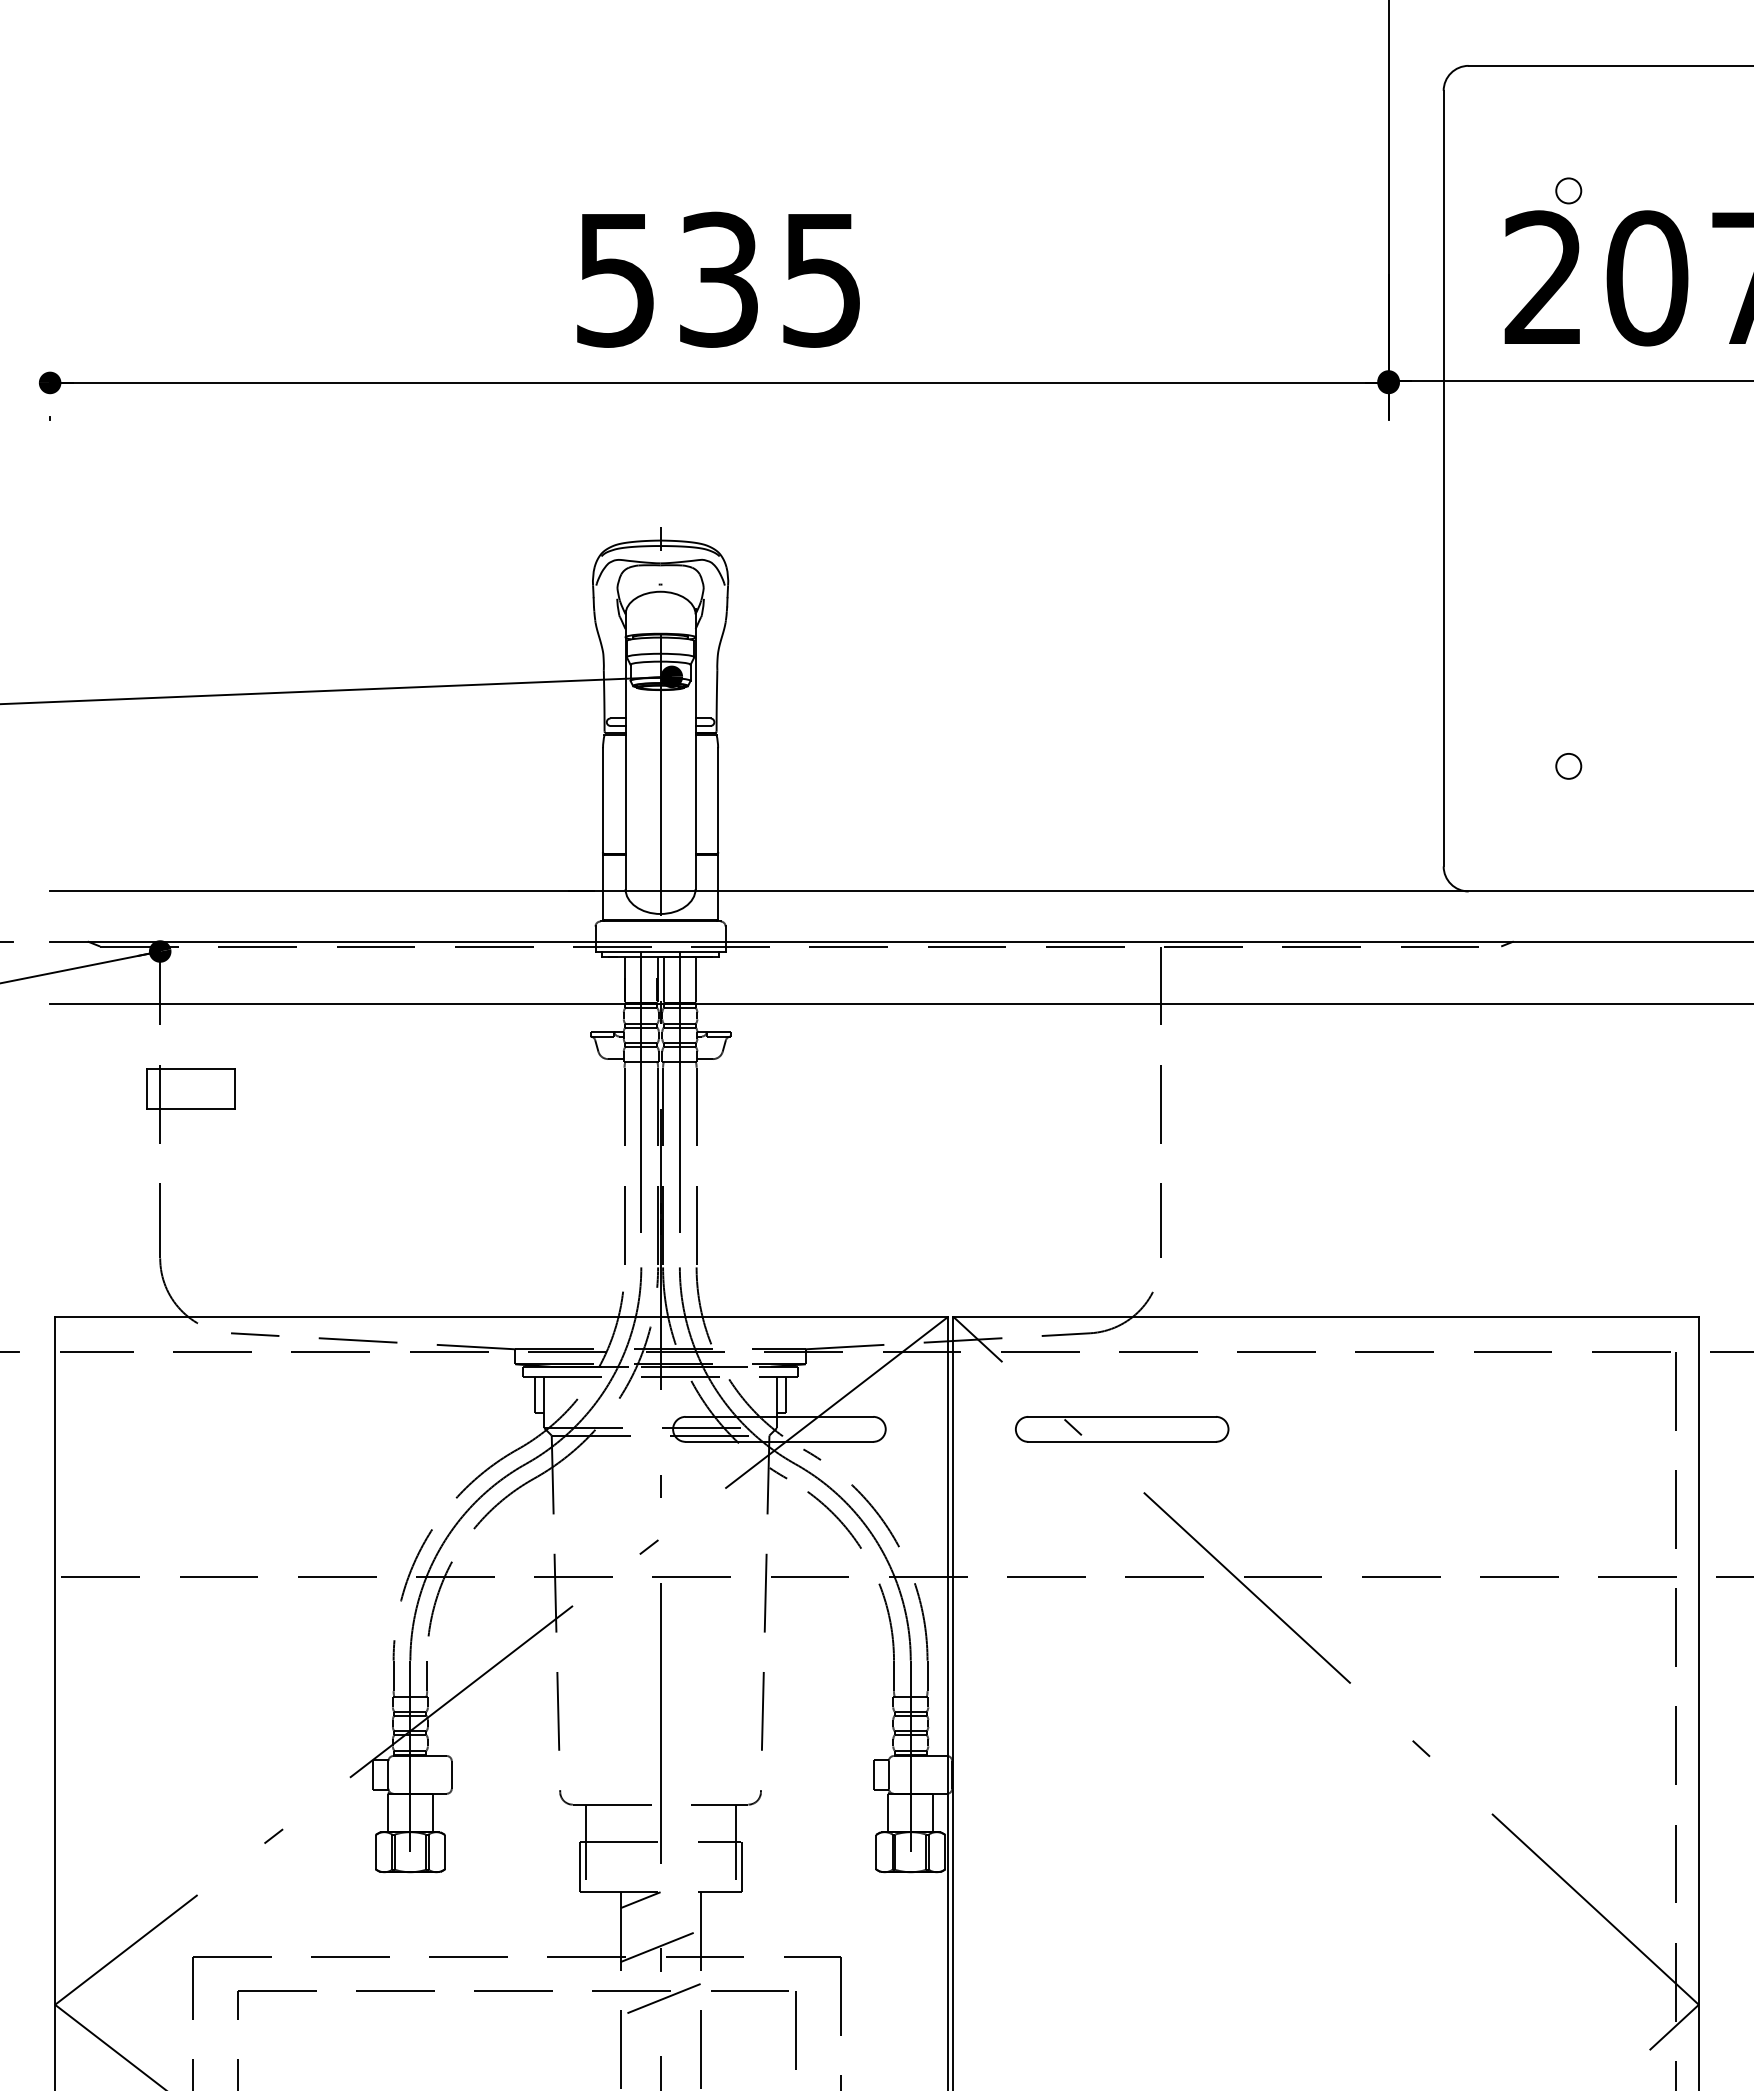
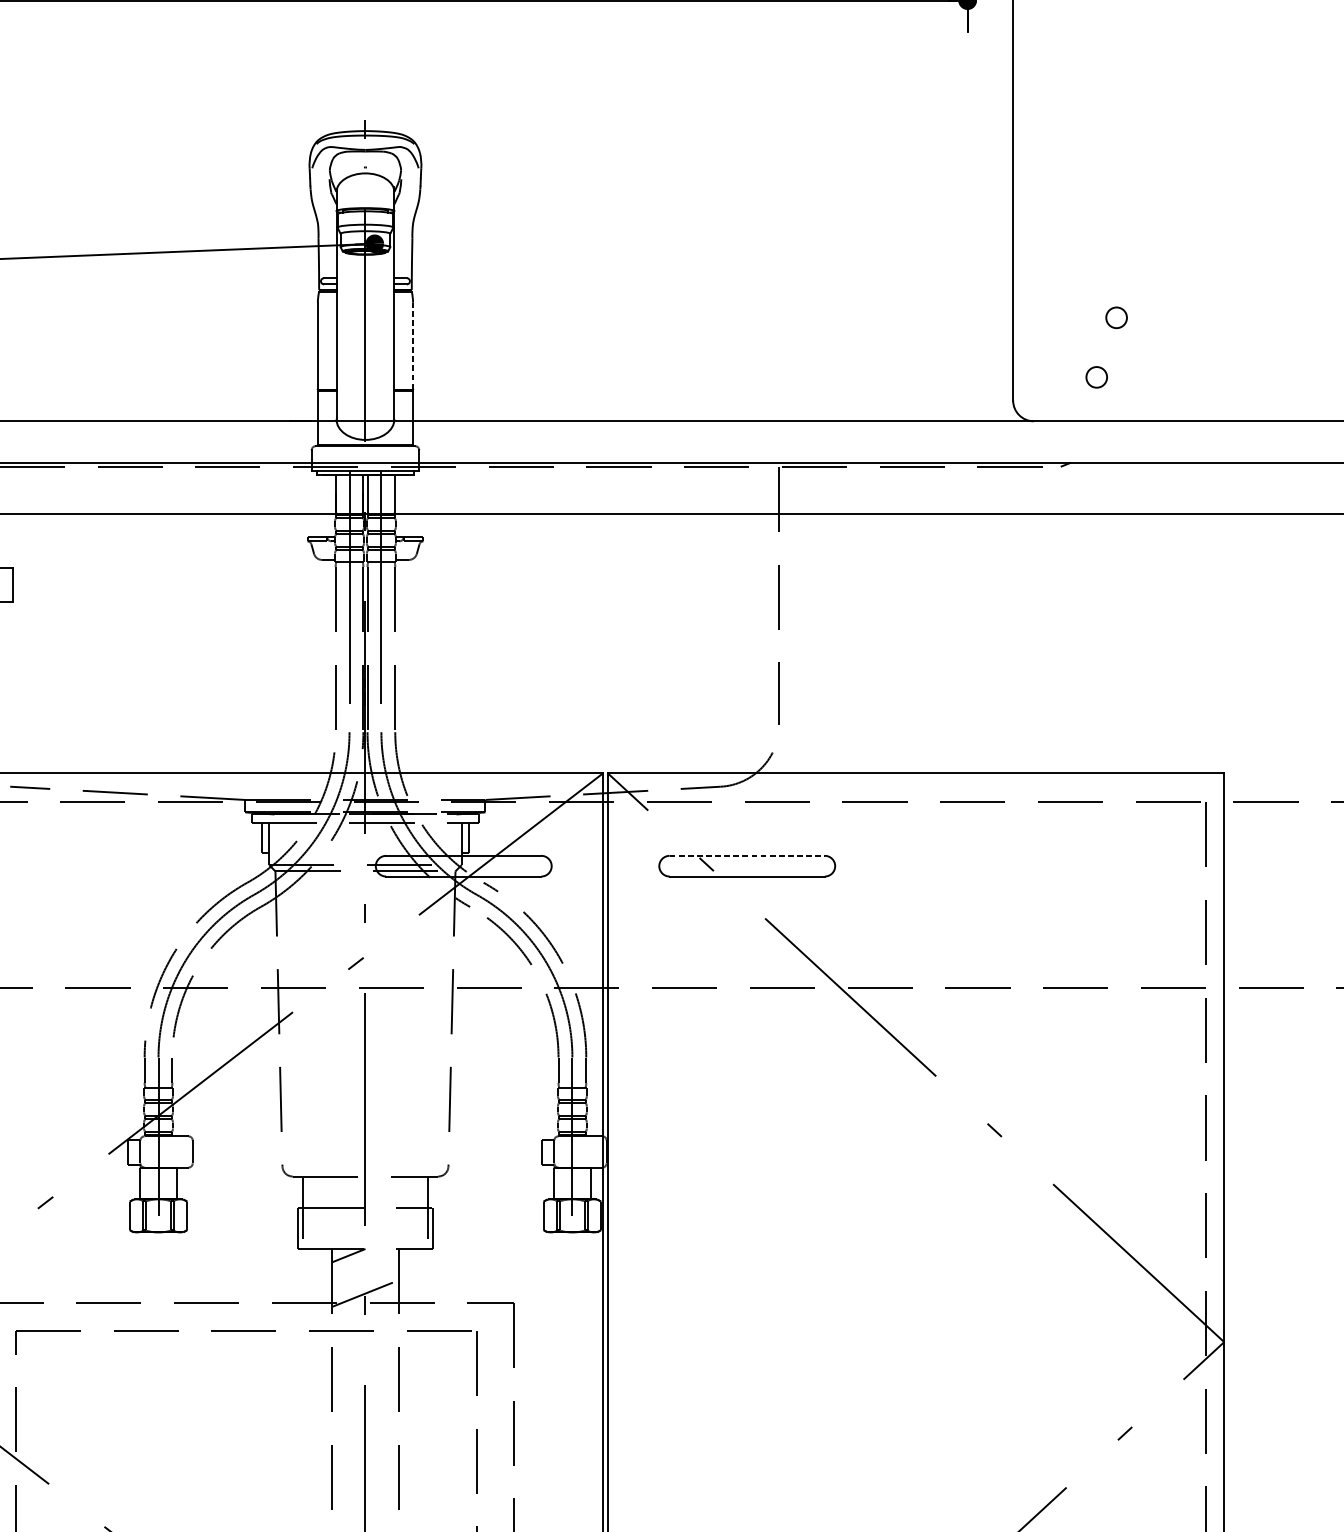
line: (718, 800) -> (413, 346), solid -> dashed
circle: (1544, 838) -> (1096, 377), added
line: (1122, 1416) -> (747, 855), solid -> dashed
line: (660, 1999) -> (365, 1337), removed

